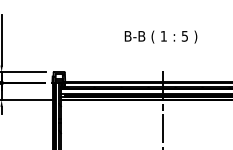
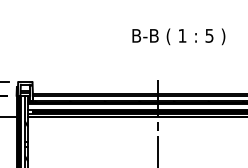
text: (160, 36) -> (178, 36), moved

